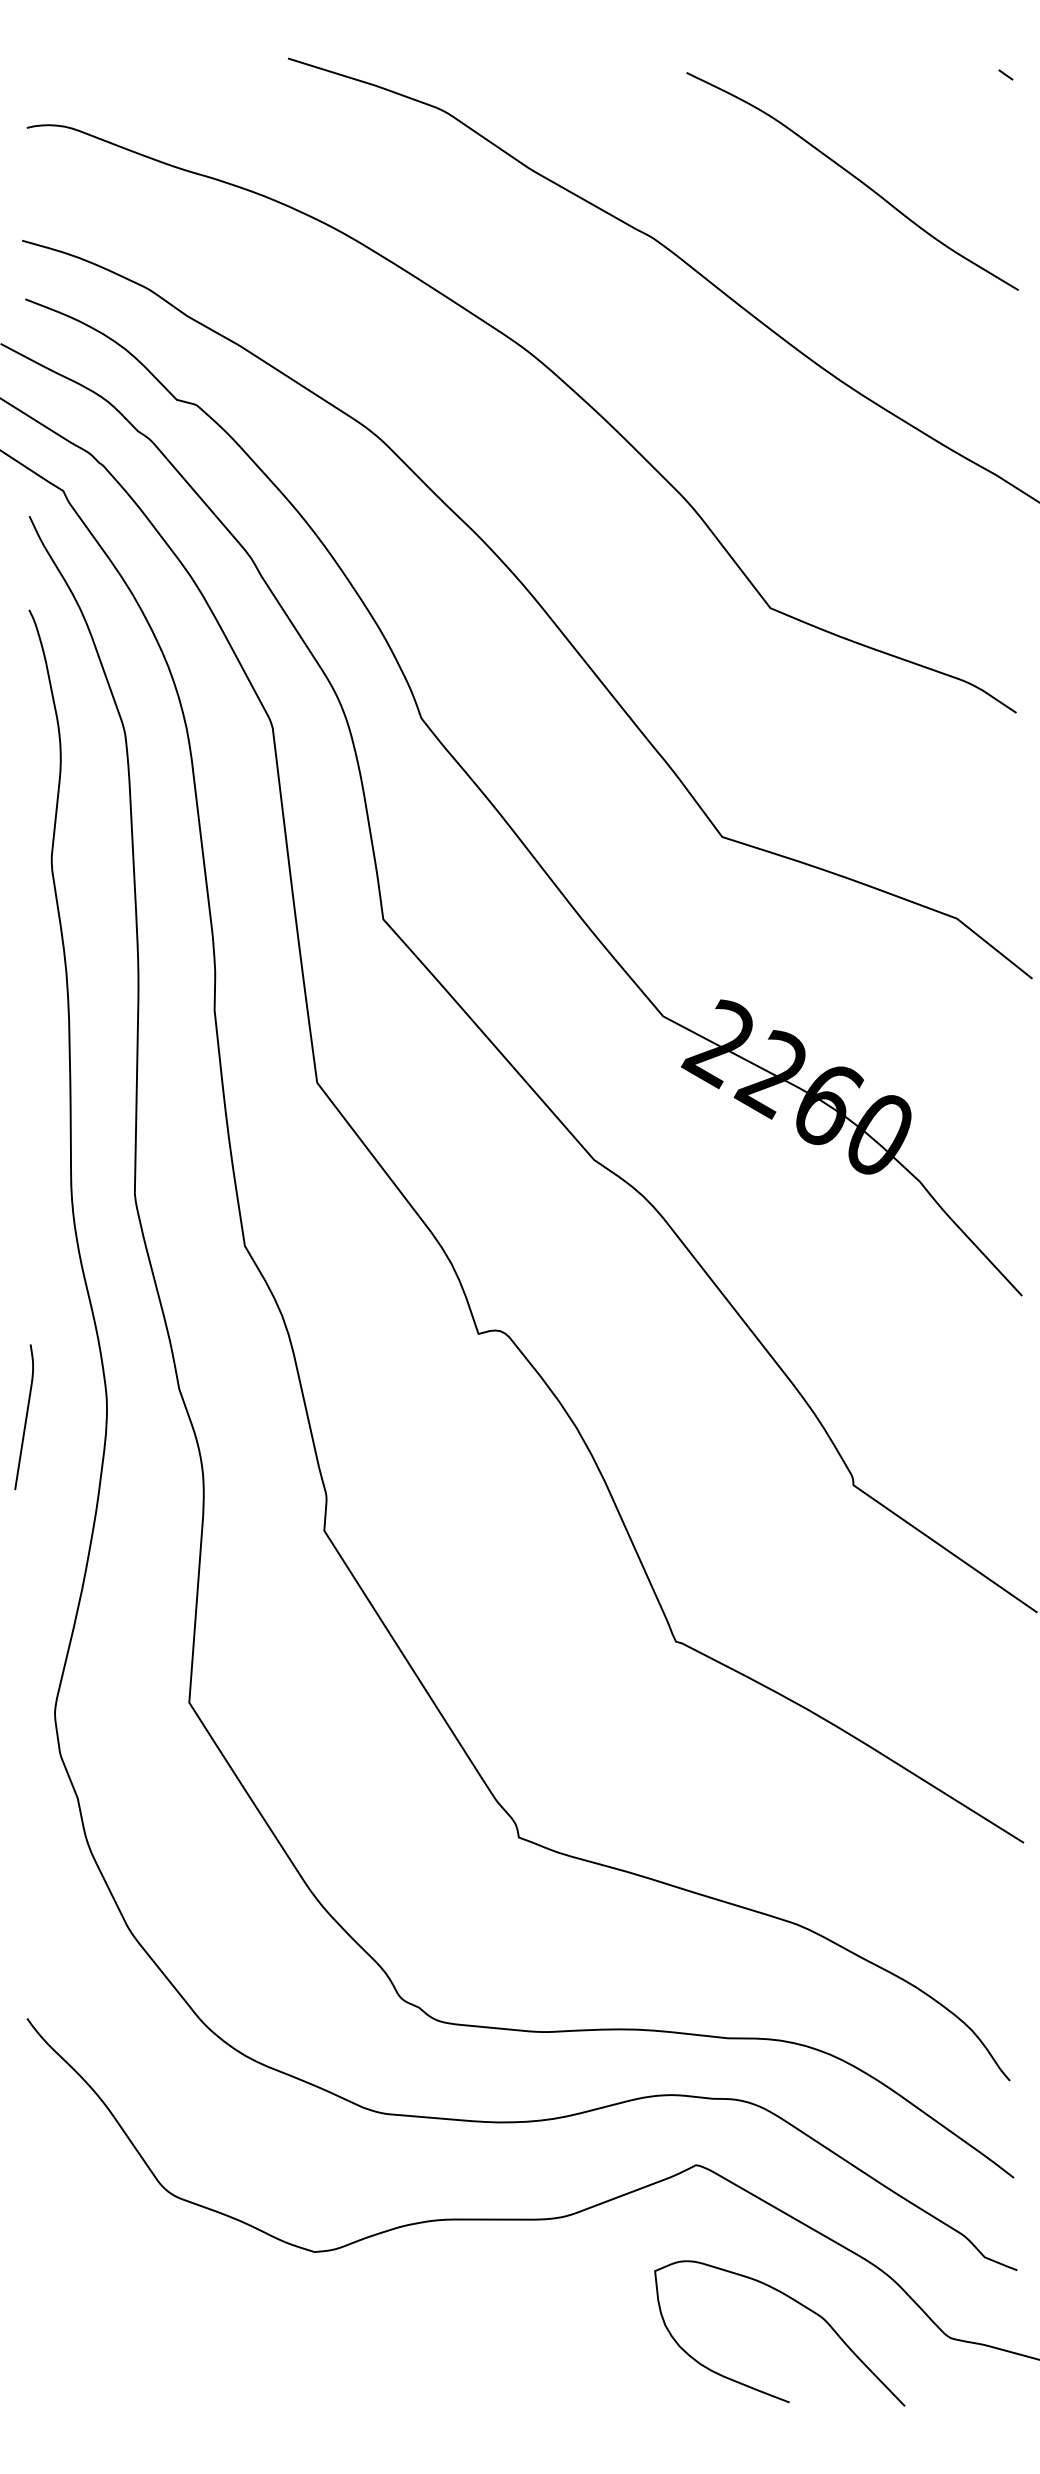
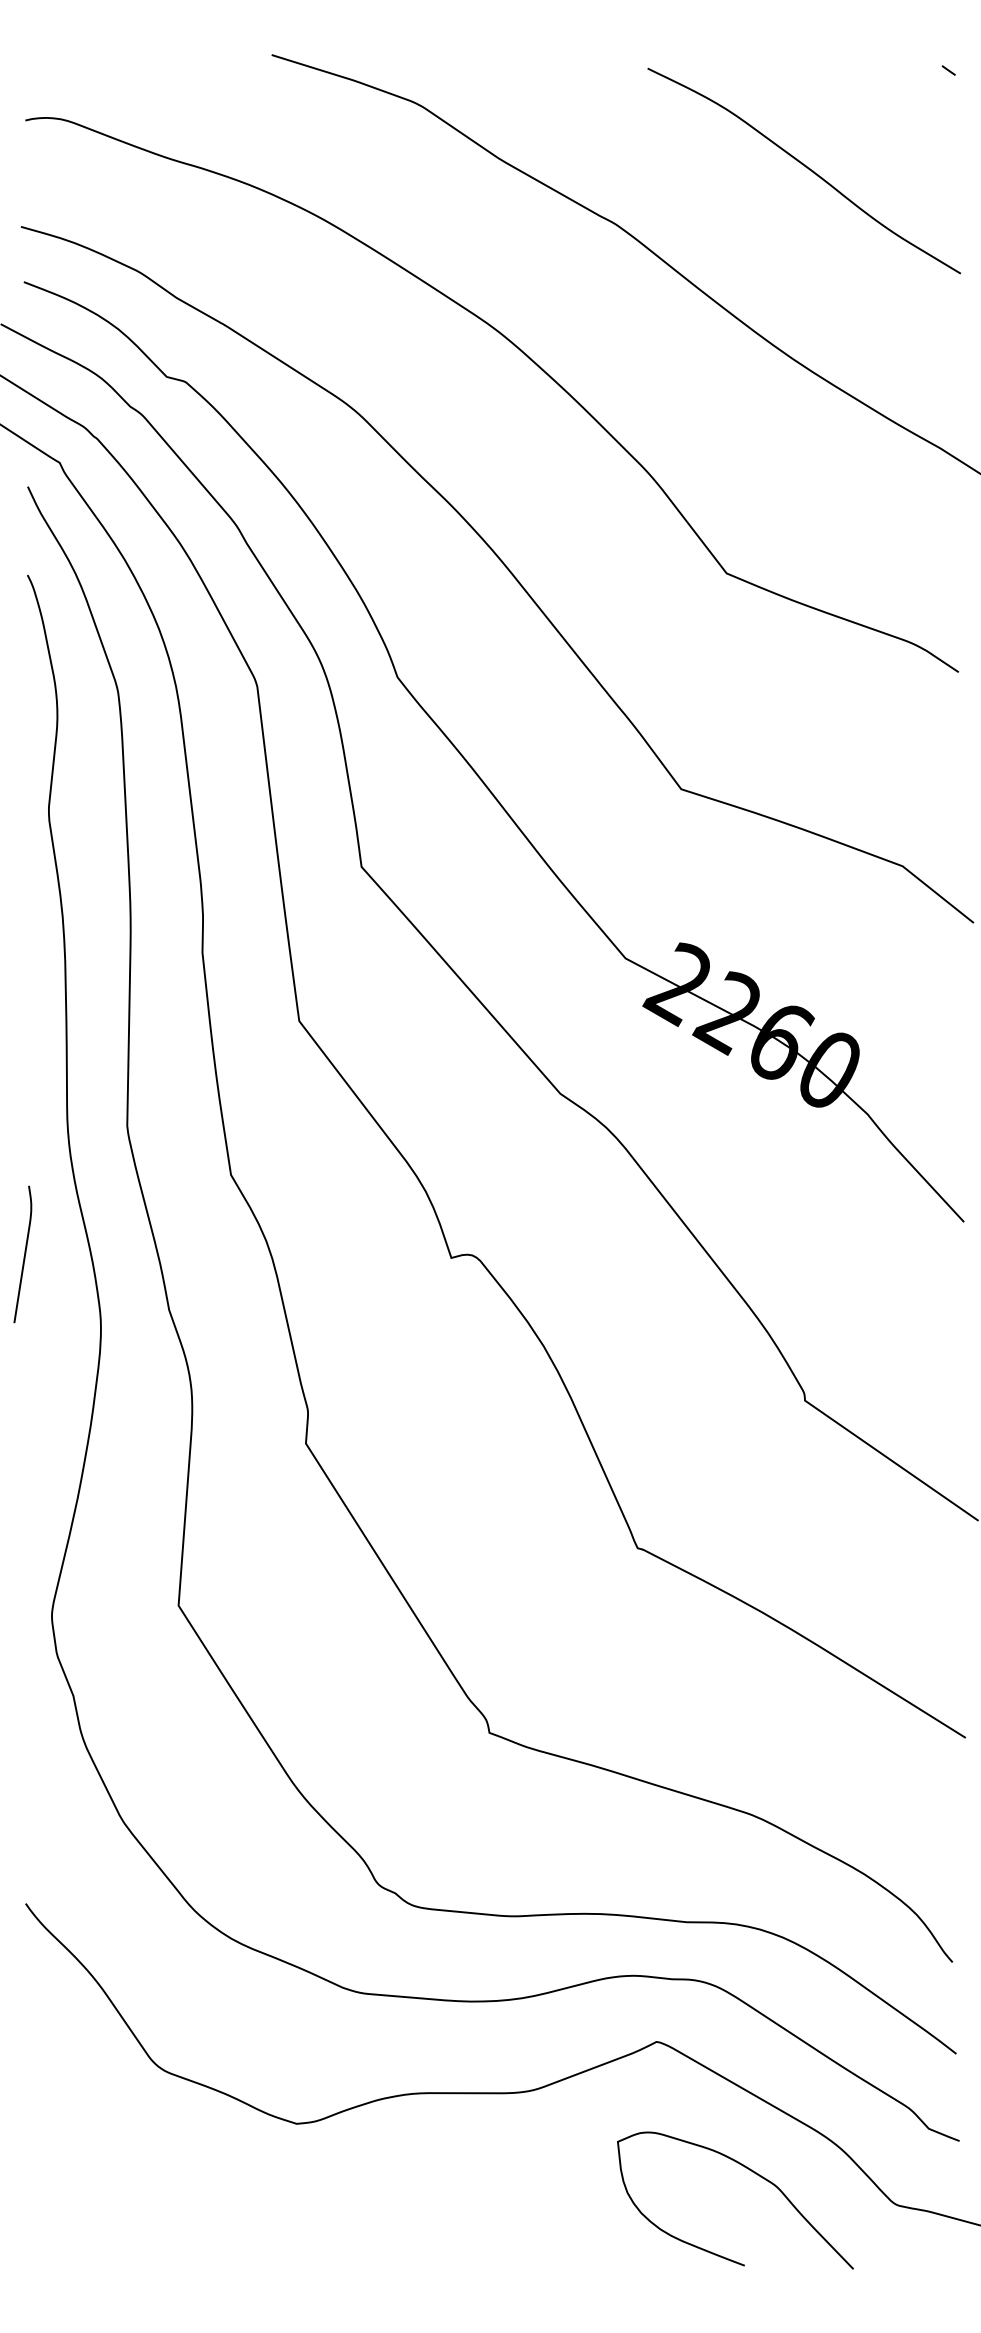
curve: (25, 1417) -> (24, 1254), moved

